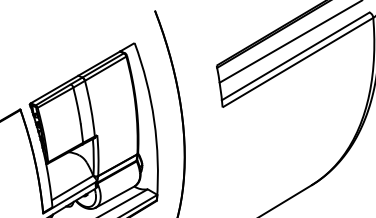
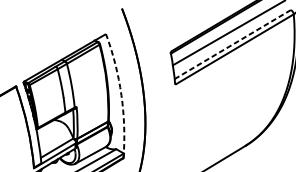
line: (295, 56) -> (232, 44), solid -> dashed
arc: (154, 120) -> (121, 95), solid -> dashed

